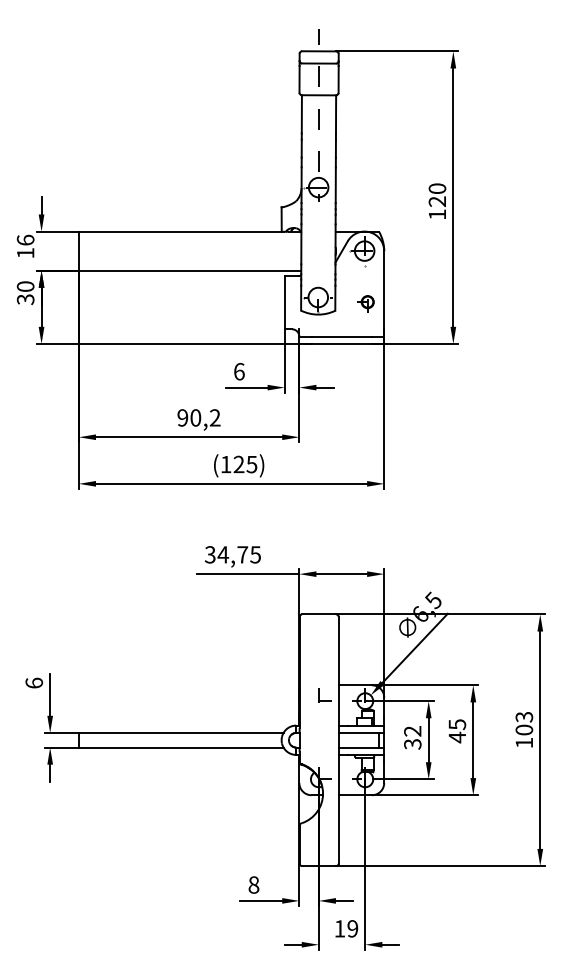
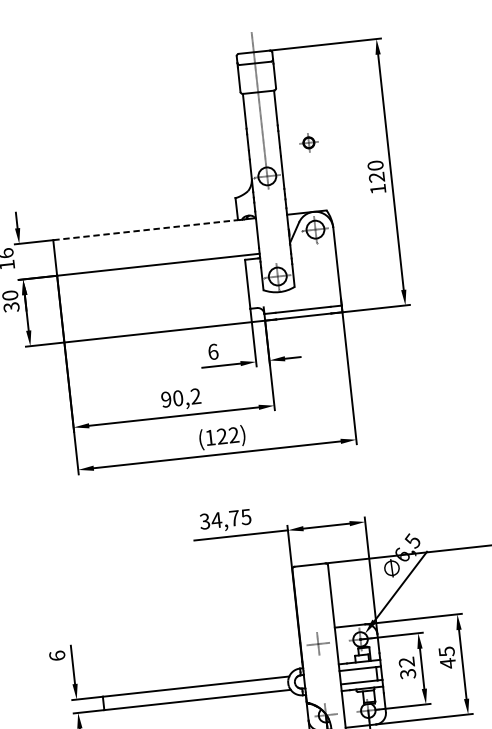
line: (181, 231) -> (146, 229), solid -> dashed
part: (365, 303) -> (306, 144), moved
text: (251, 464) -> (233, 435), (125 -> (122

